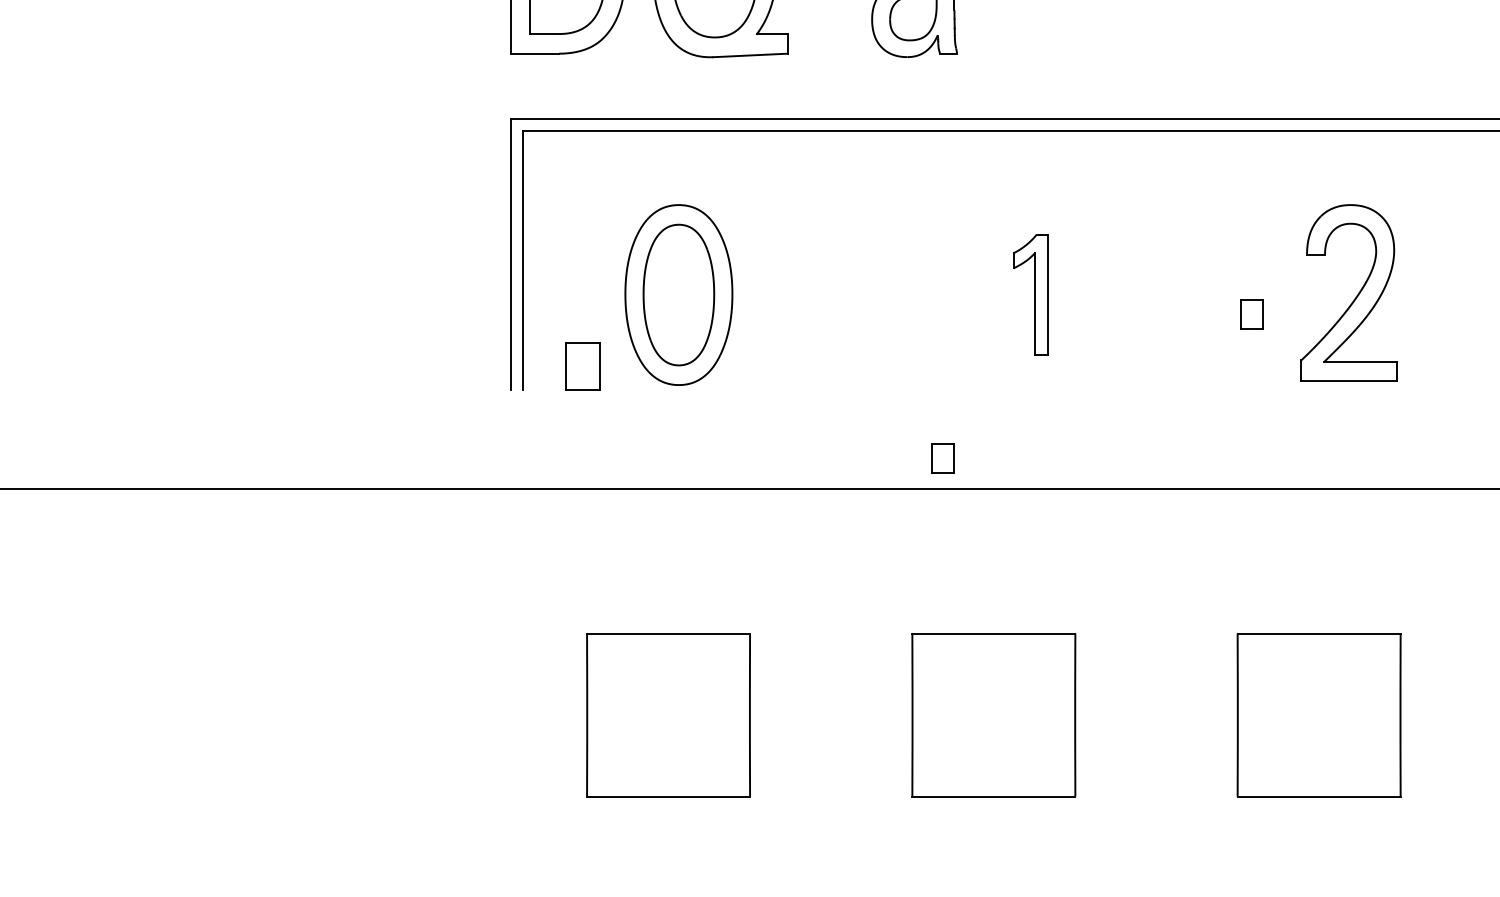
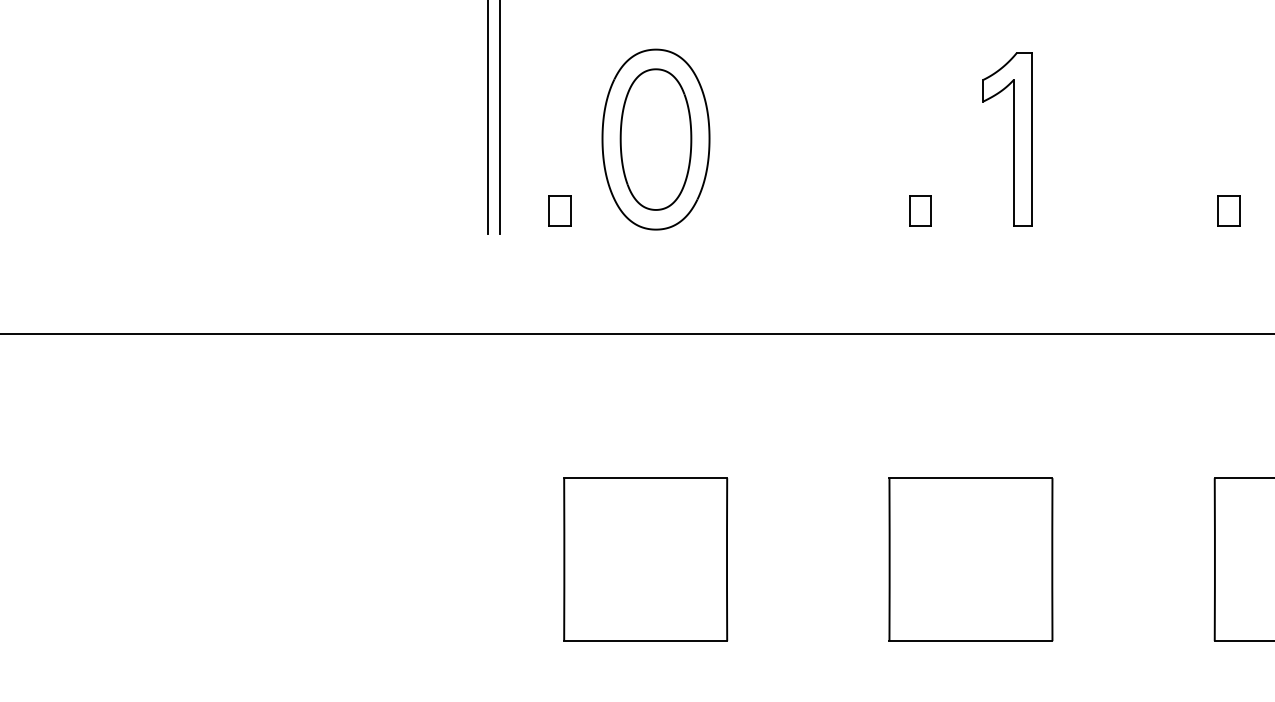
part: (1030, 294) -> (1007, 139), size x1.43
part: (1251, 314) -> (1228, 211), moved
part: (582, 366) -> (559, 211), size x0.62
part: (942, 458) -> (919, 211), moved

